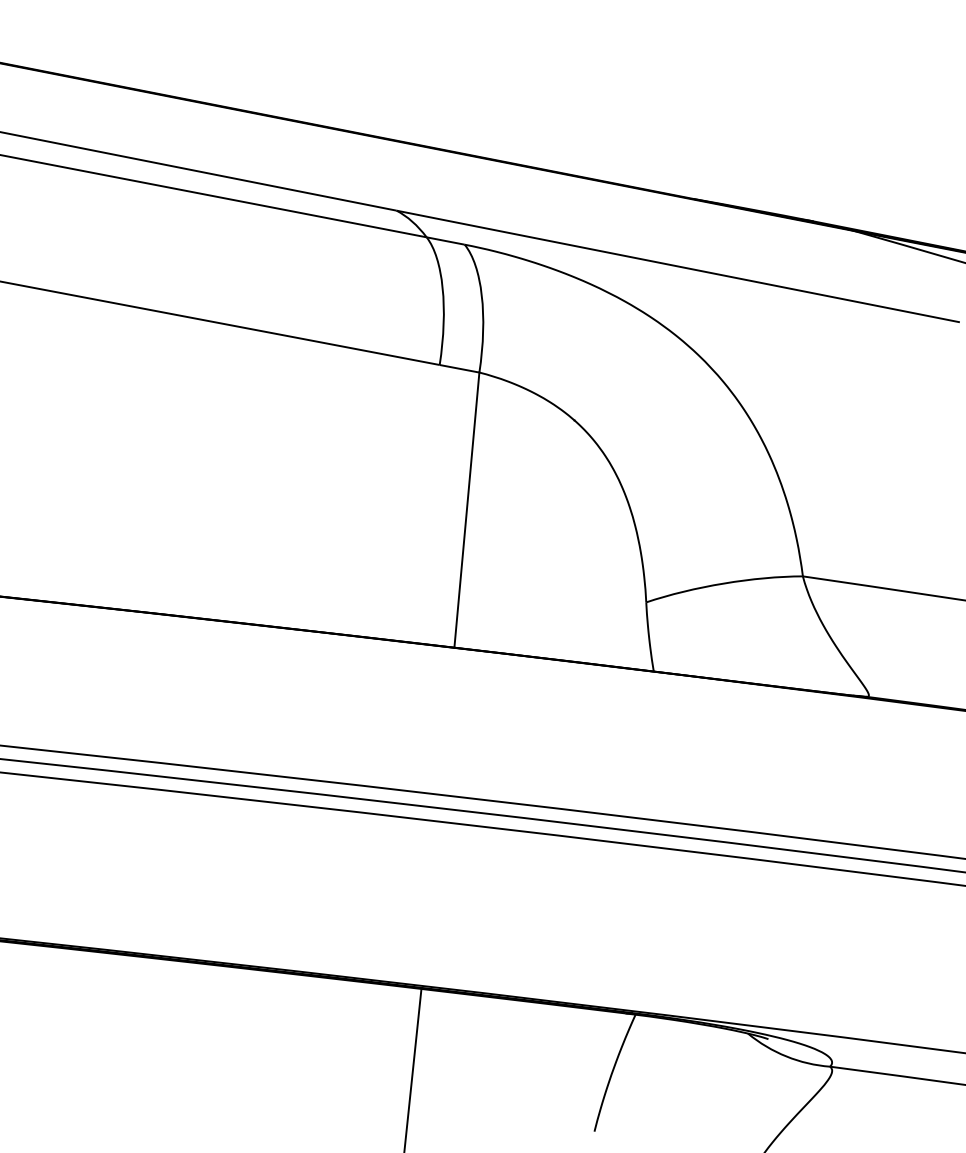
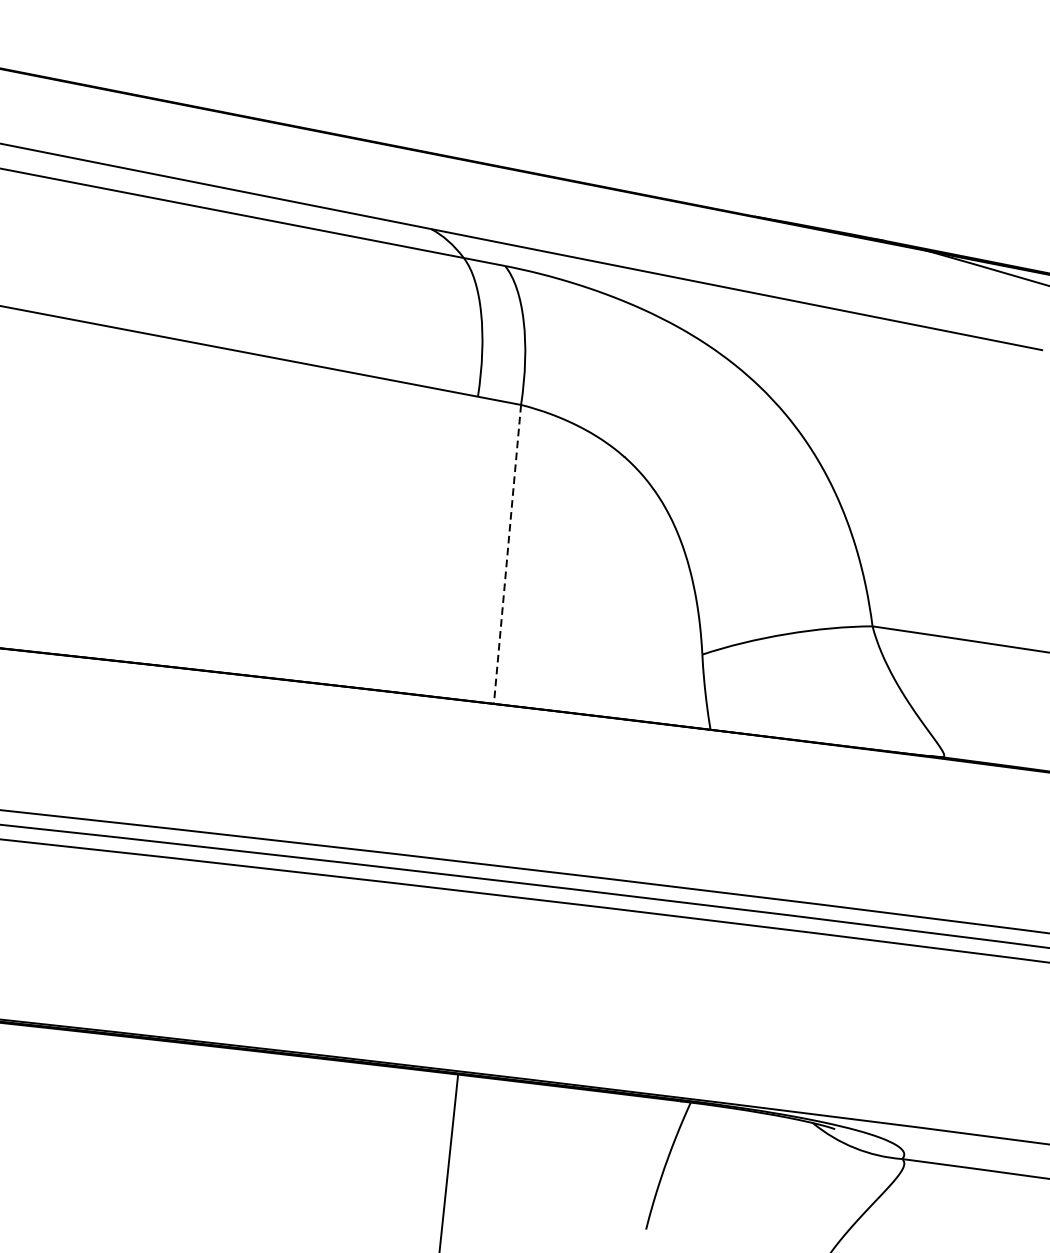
line: (466, 510) -> (507, 554), solid -> dashed

